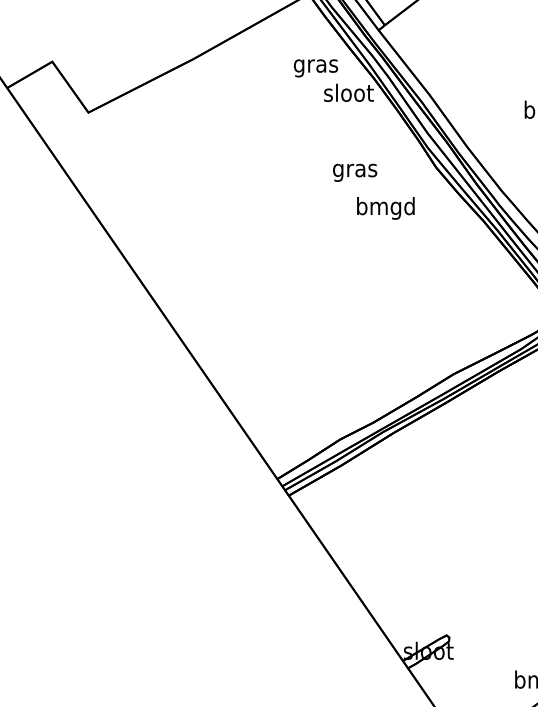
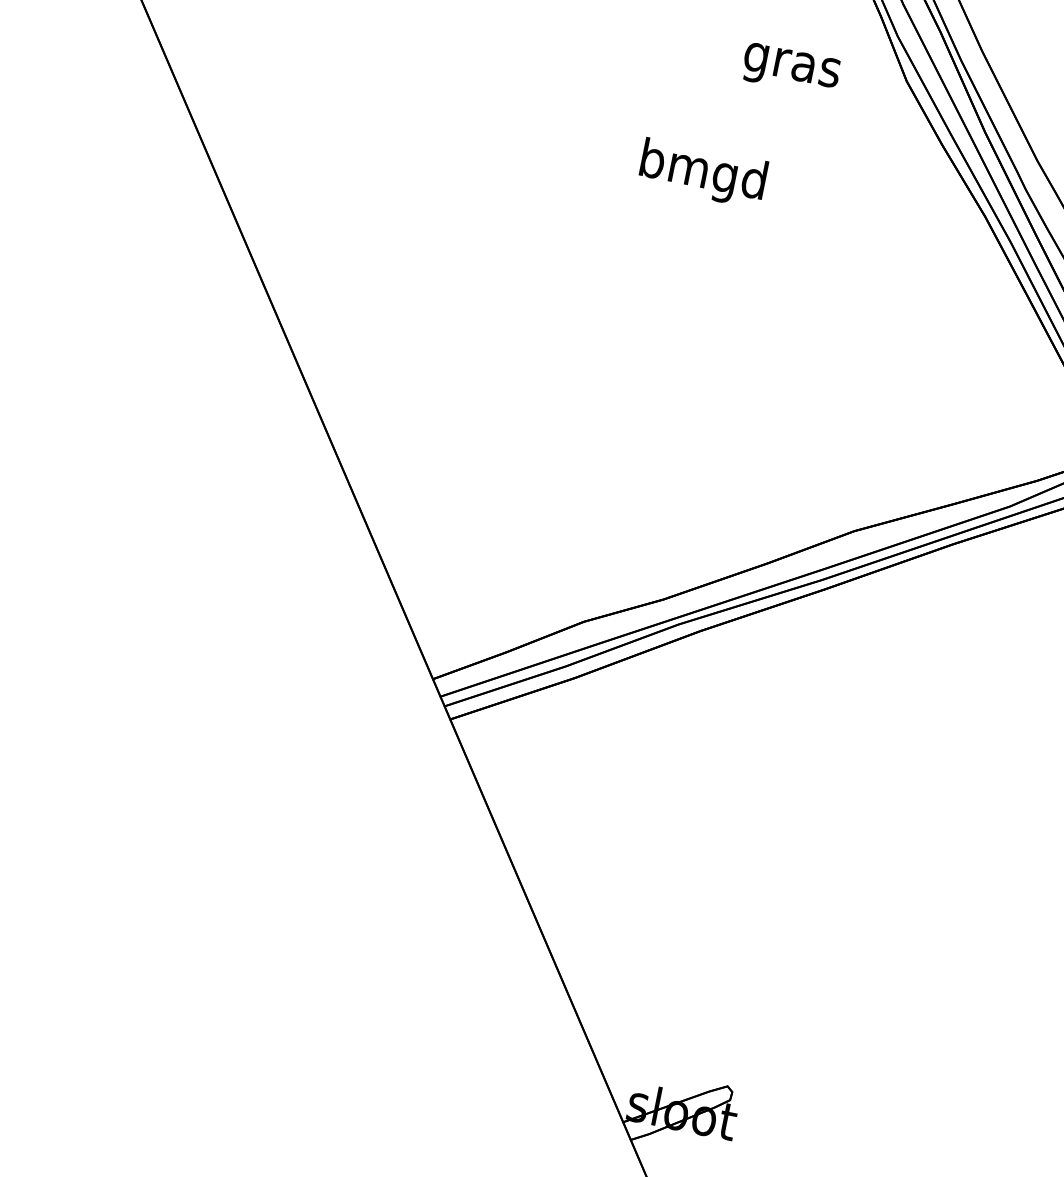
text: (355, 172) -> (792, 69), moved
text: (385, 208) -> (702, 173), moved

